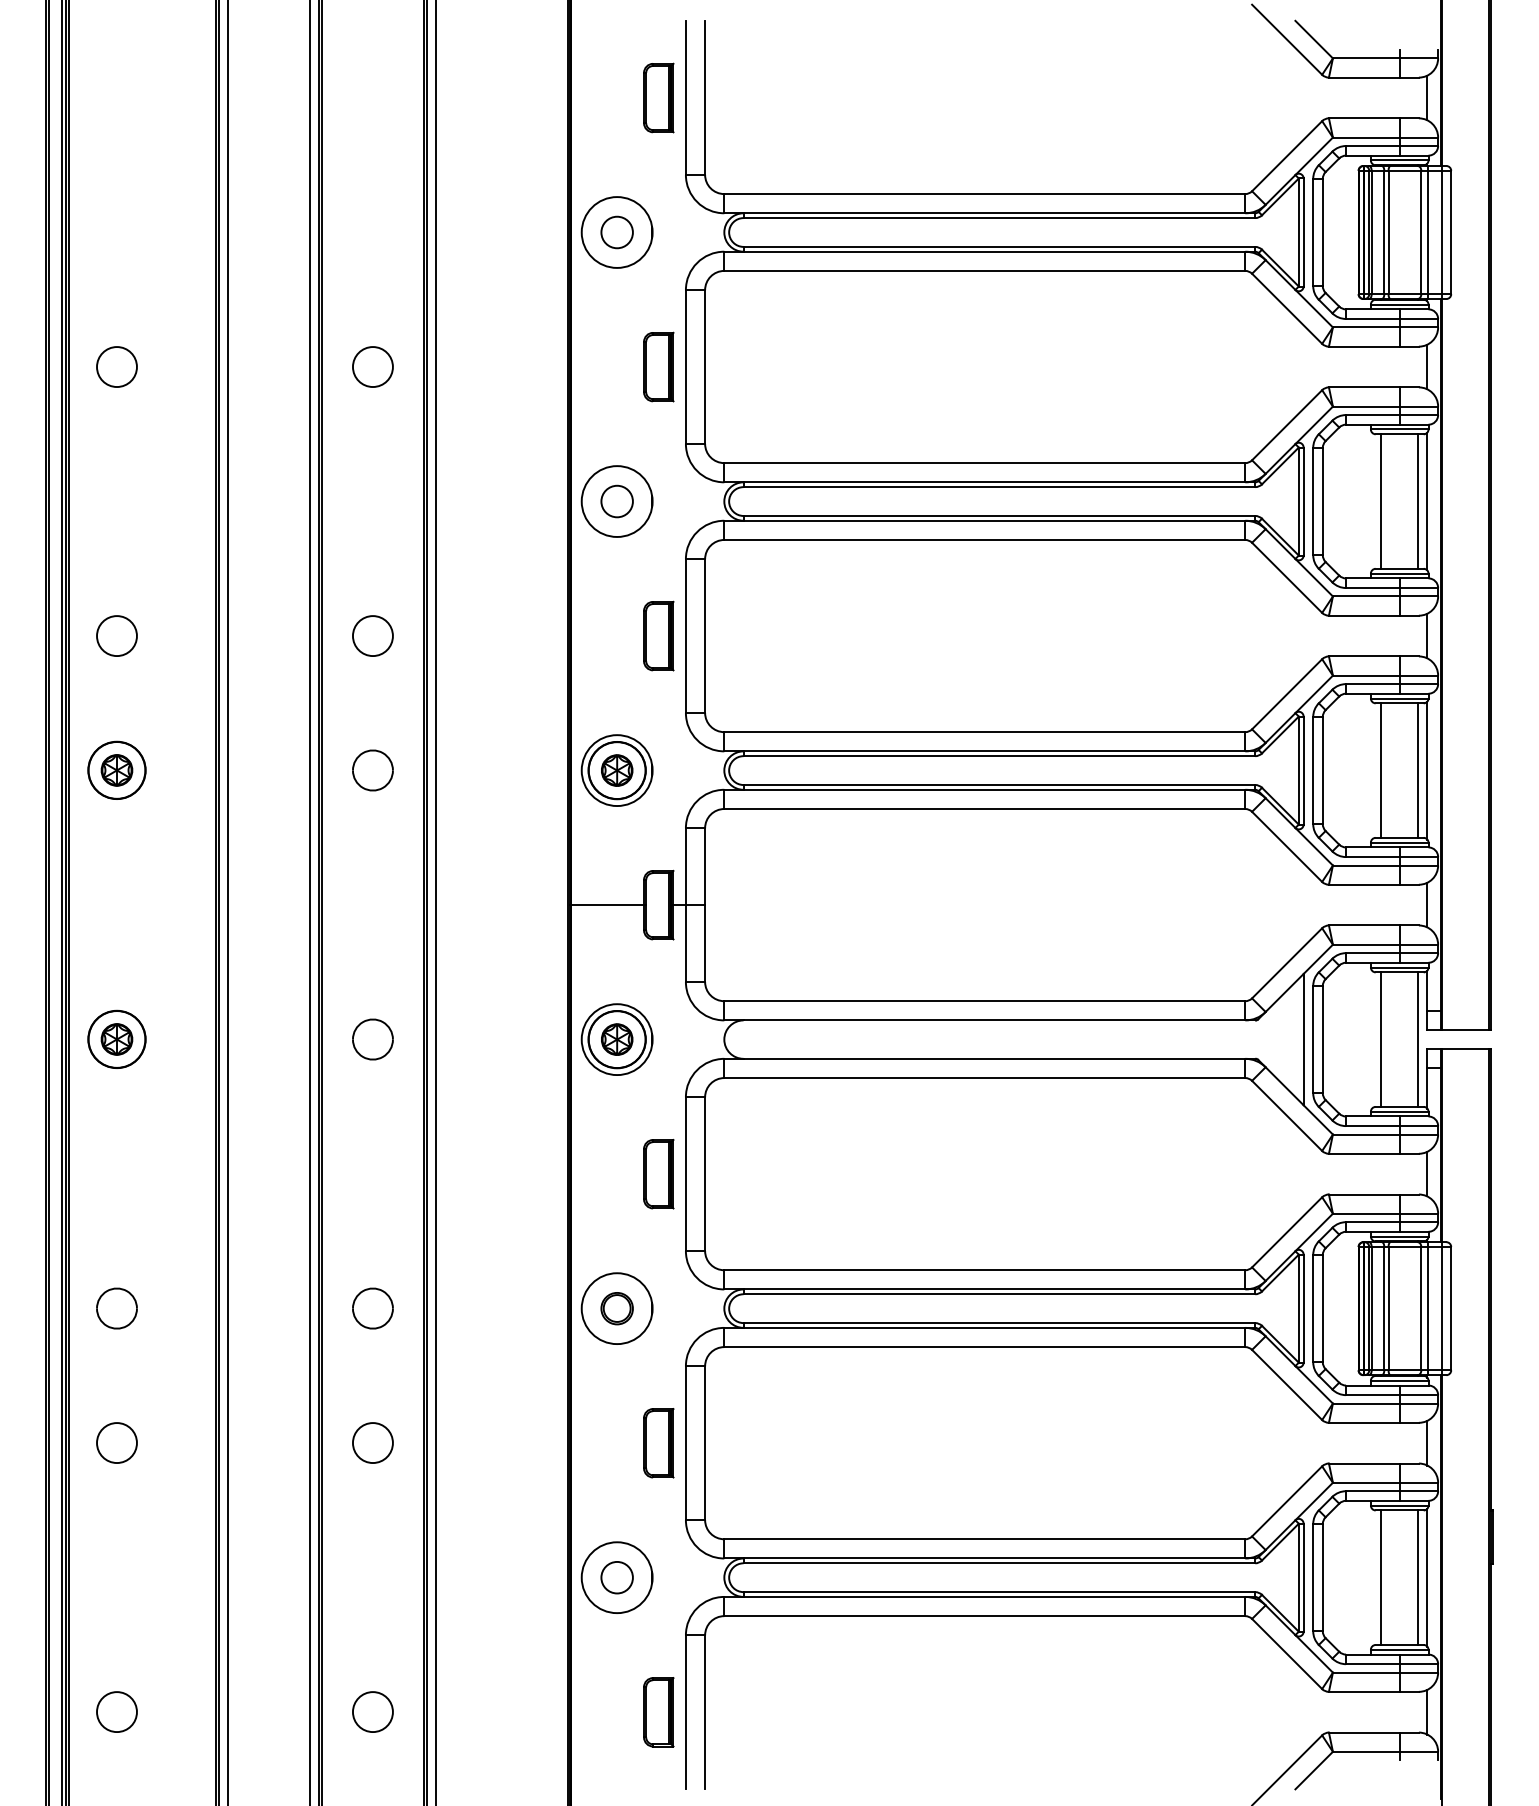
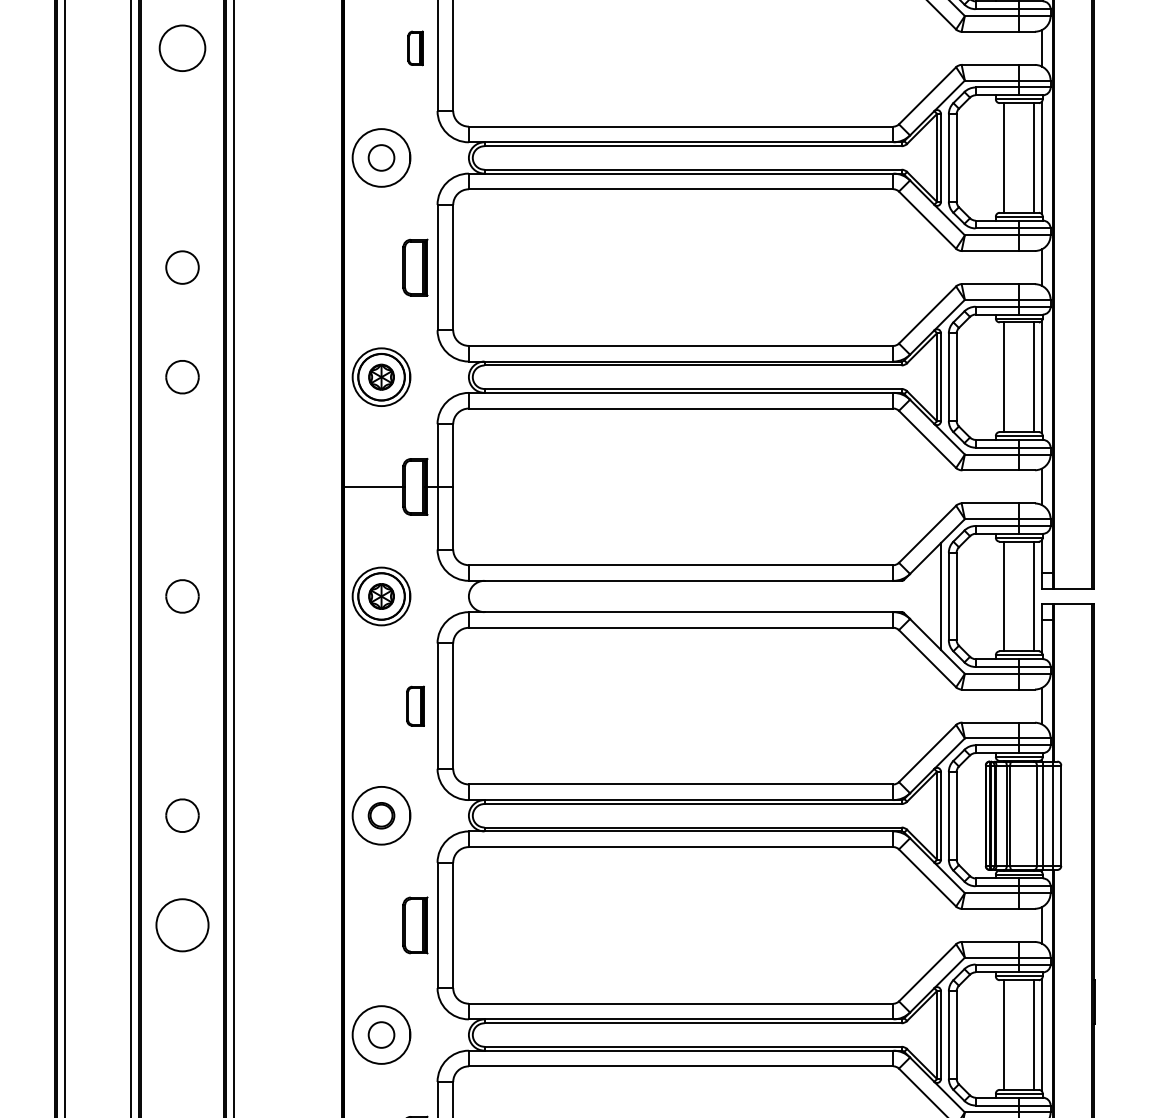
part: (658, 366) -> (415, 47), size x0.6
circle: (372, 367) -> (182, 48), size x1.4
part: (658, 1174) -> (415, 706), size x0.7
circle: (372, 1442) -> (182, 924), size x1.6

